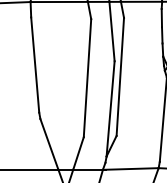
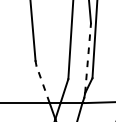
line: (110, 108) -> (87, 58), solid -> dashed
line: (49, 144) -> (43, 84), solid -> dashed

